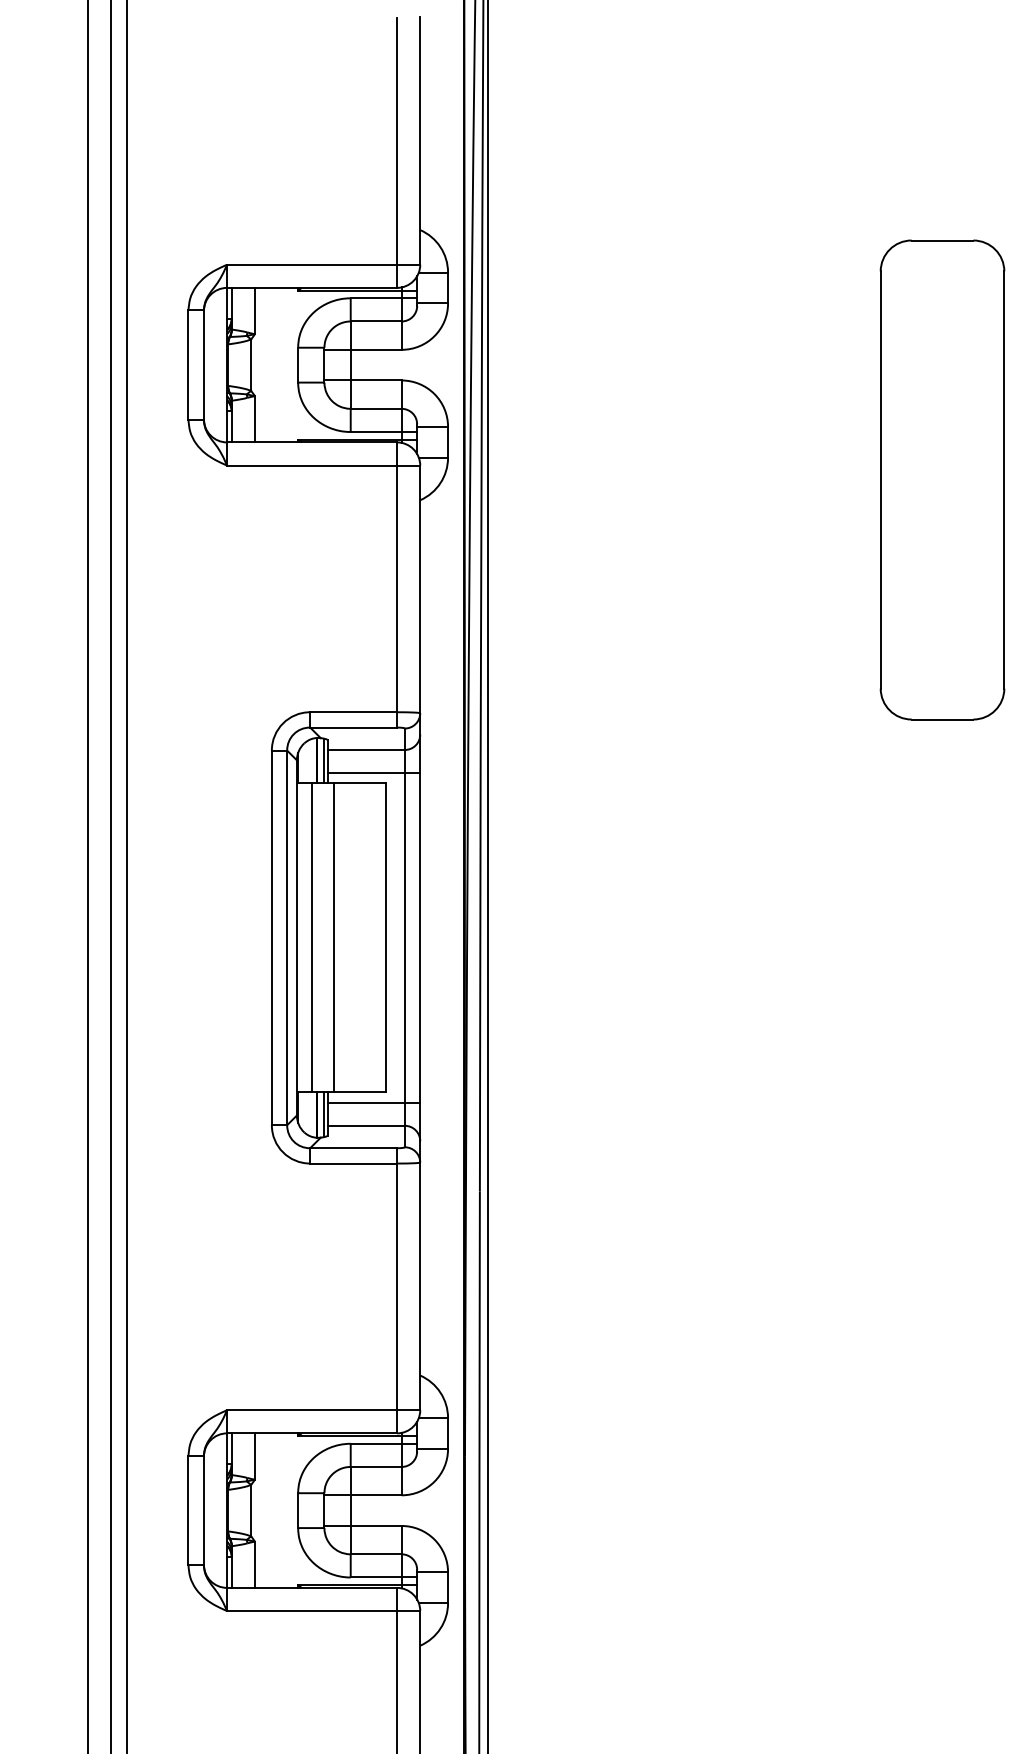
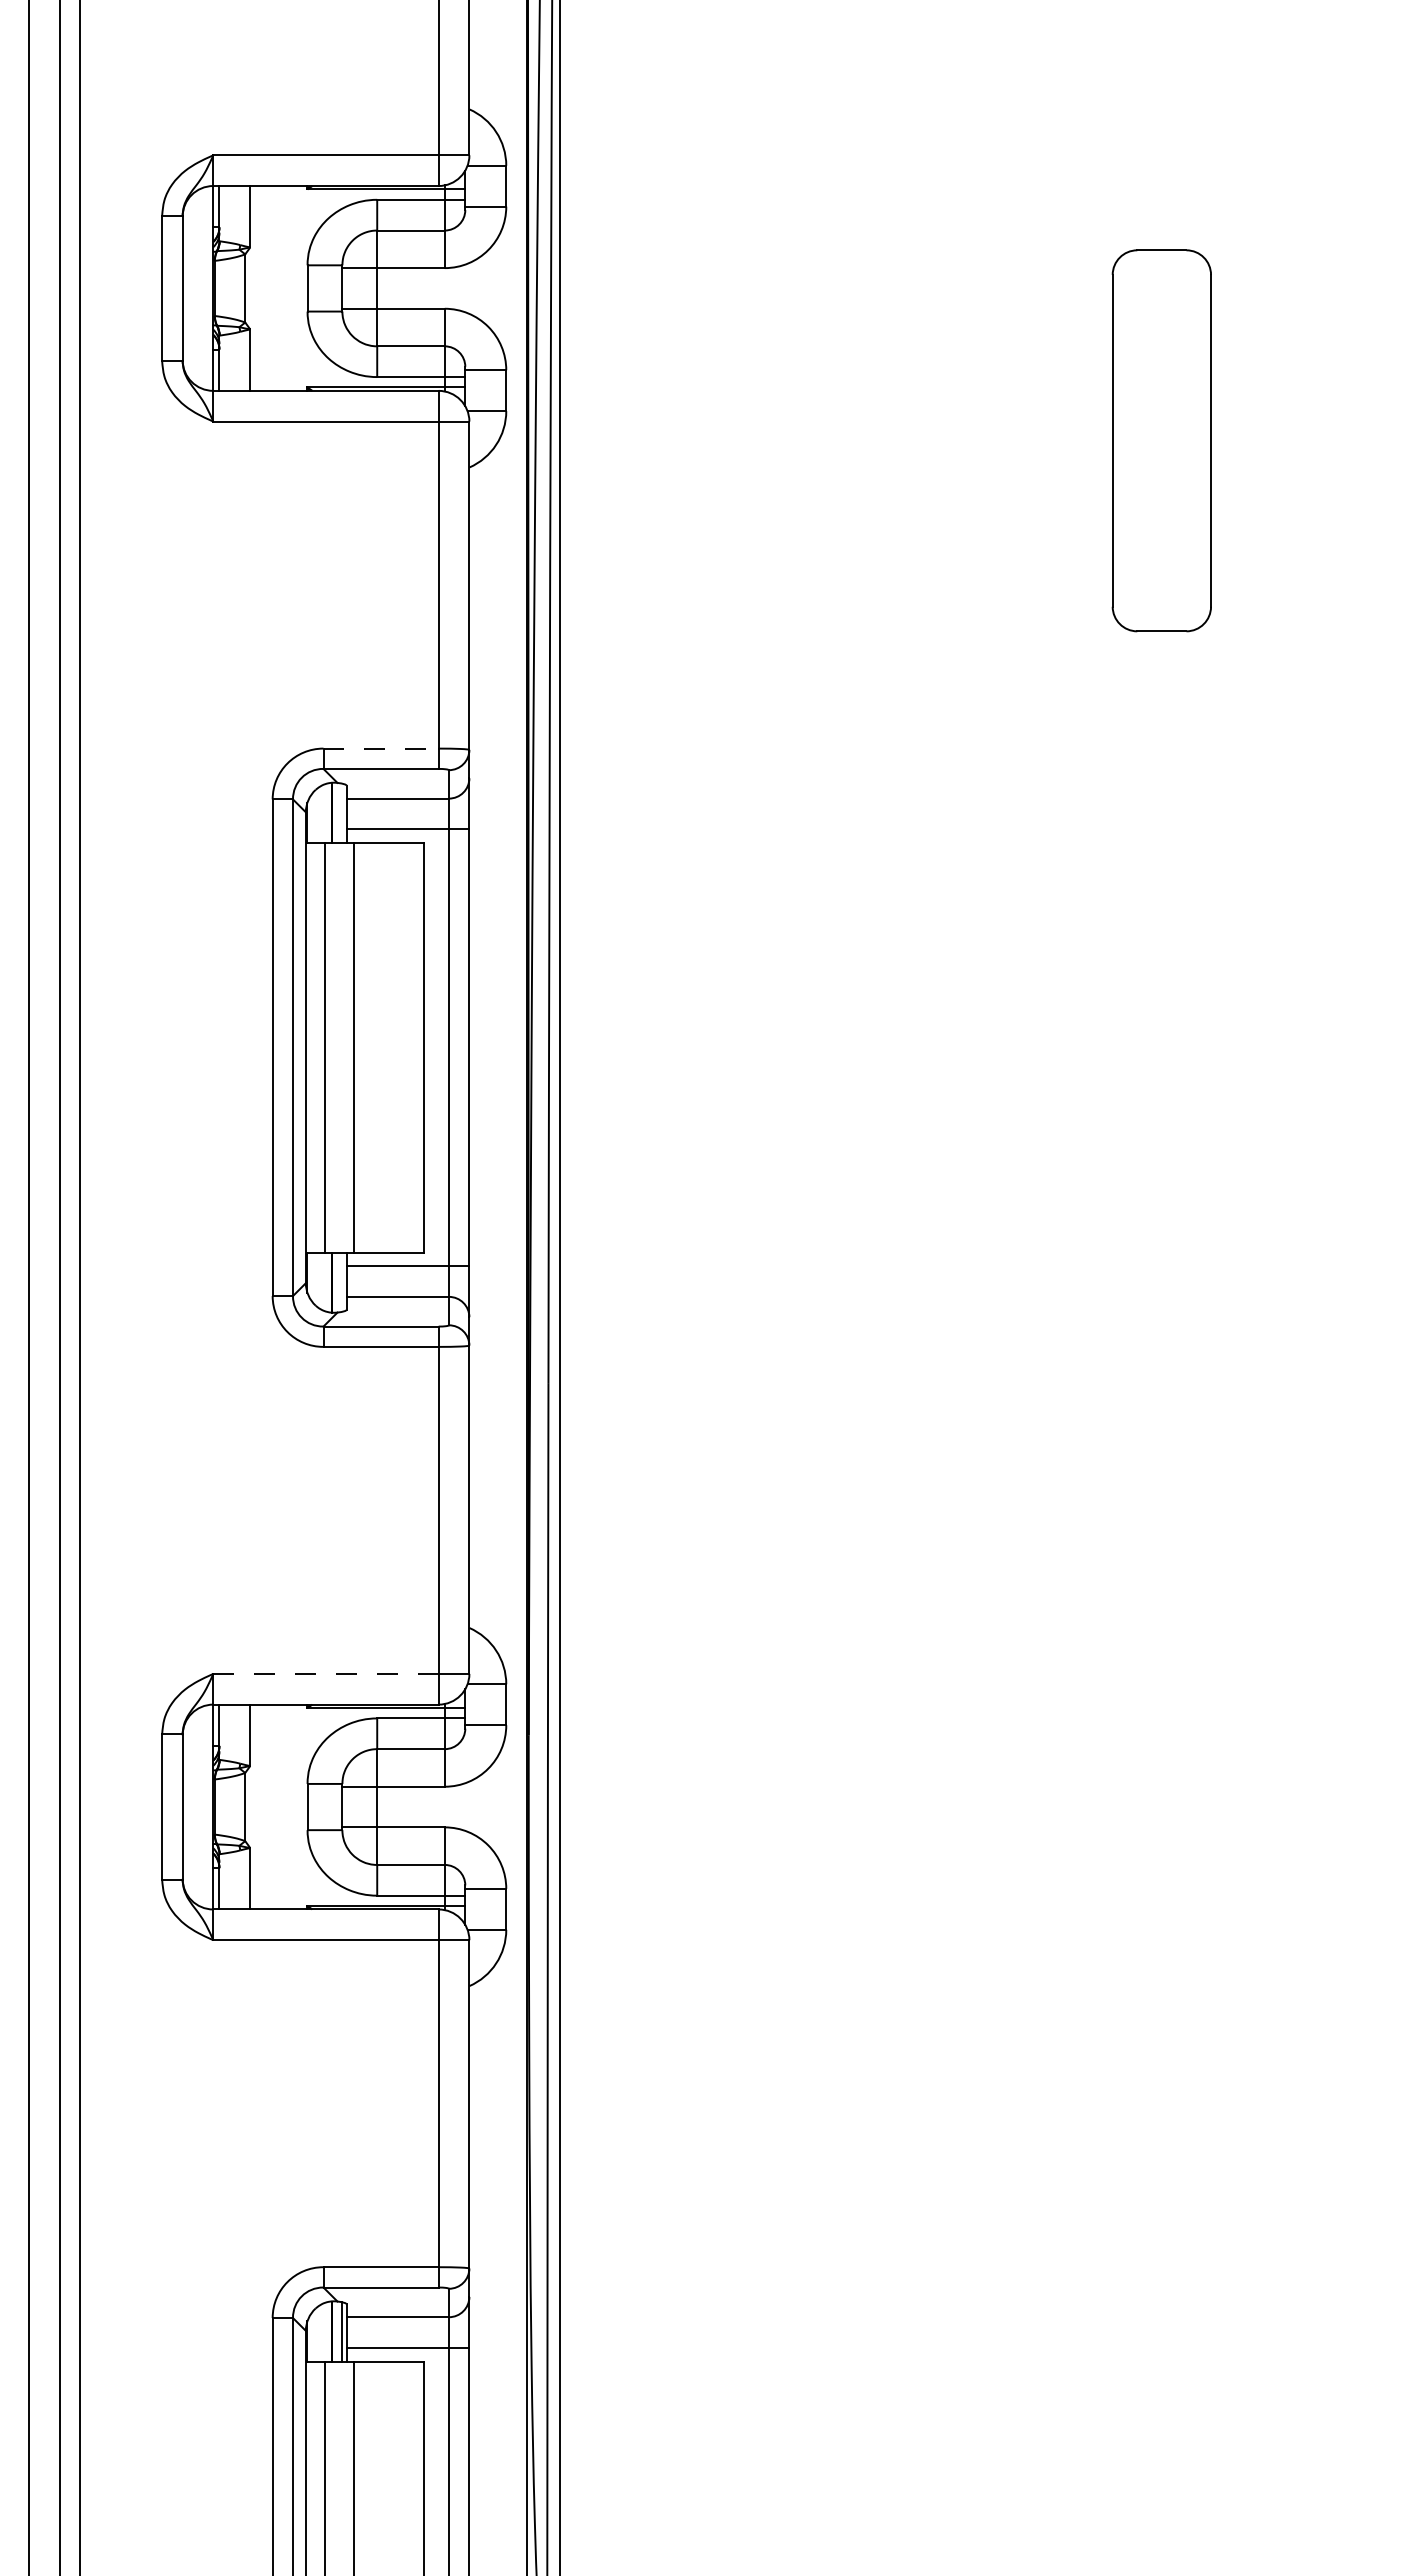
part: (942, 479) -> (1161, 440), size x0.6
line: (353, 712) -> (381, 748), solid -> dashed
line: (324, 760) -> (342, 812), removed
line: (324, 1114) -> (342, 1281), removed
line: (312, 1409) -> (326, 1673), solid -> dashed

